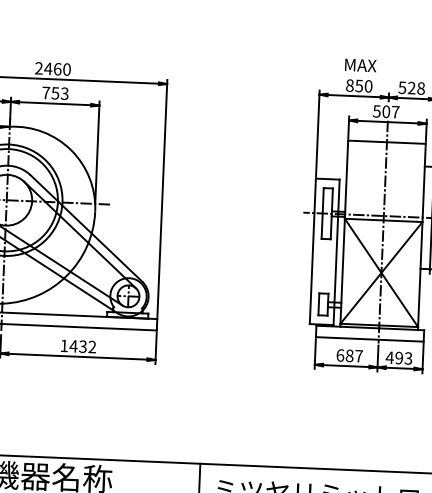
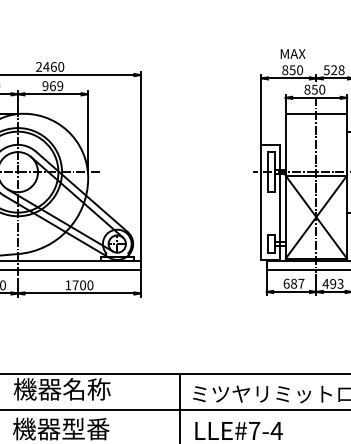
text: (54, 93) -> (52, 86), 753 -> 969
text: (385, 111) -> (314, 89), 507 -> 850
text: (82, 346) -> (82, 285), 1432 -> 1700

